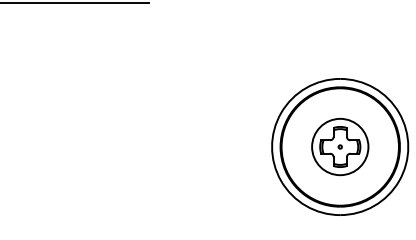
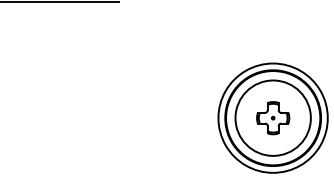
circle: (339, 146) -> (272, 117), size x1.67

